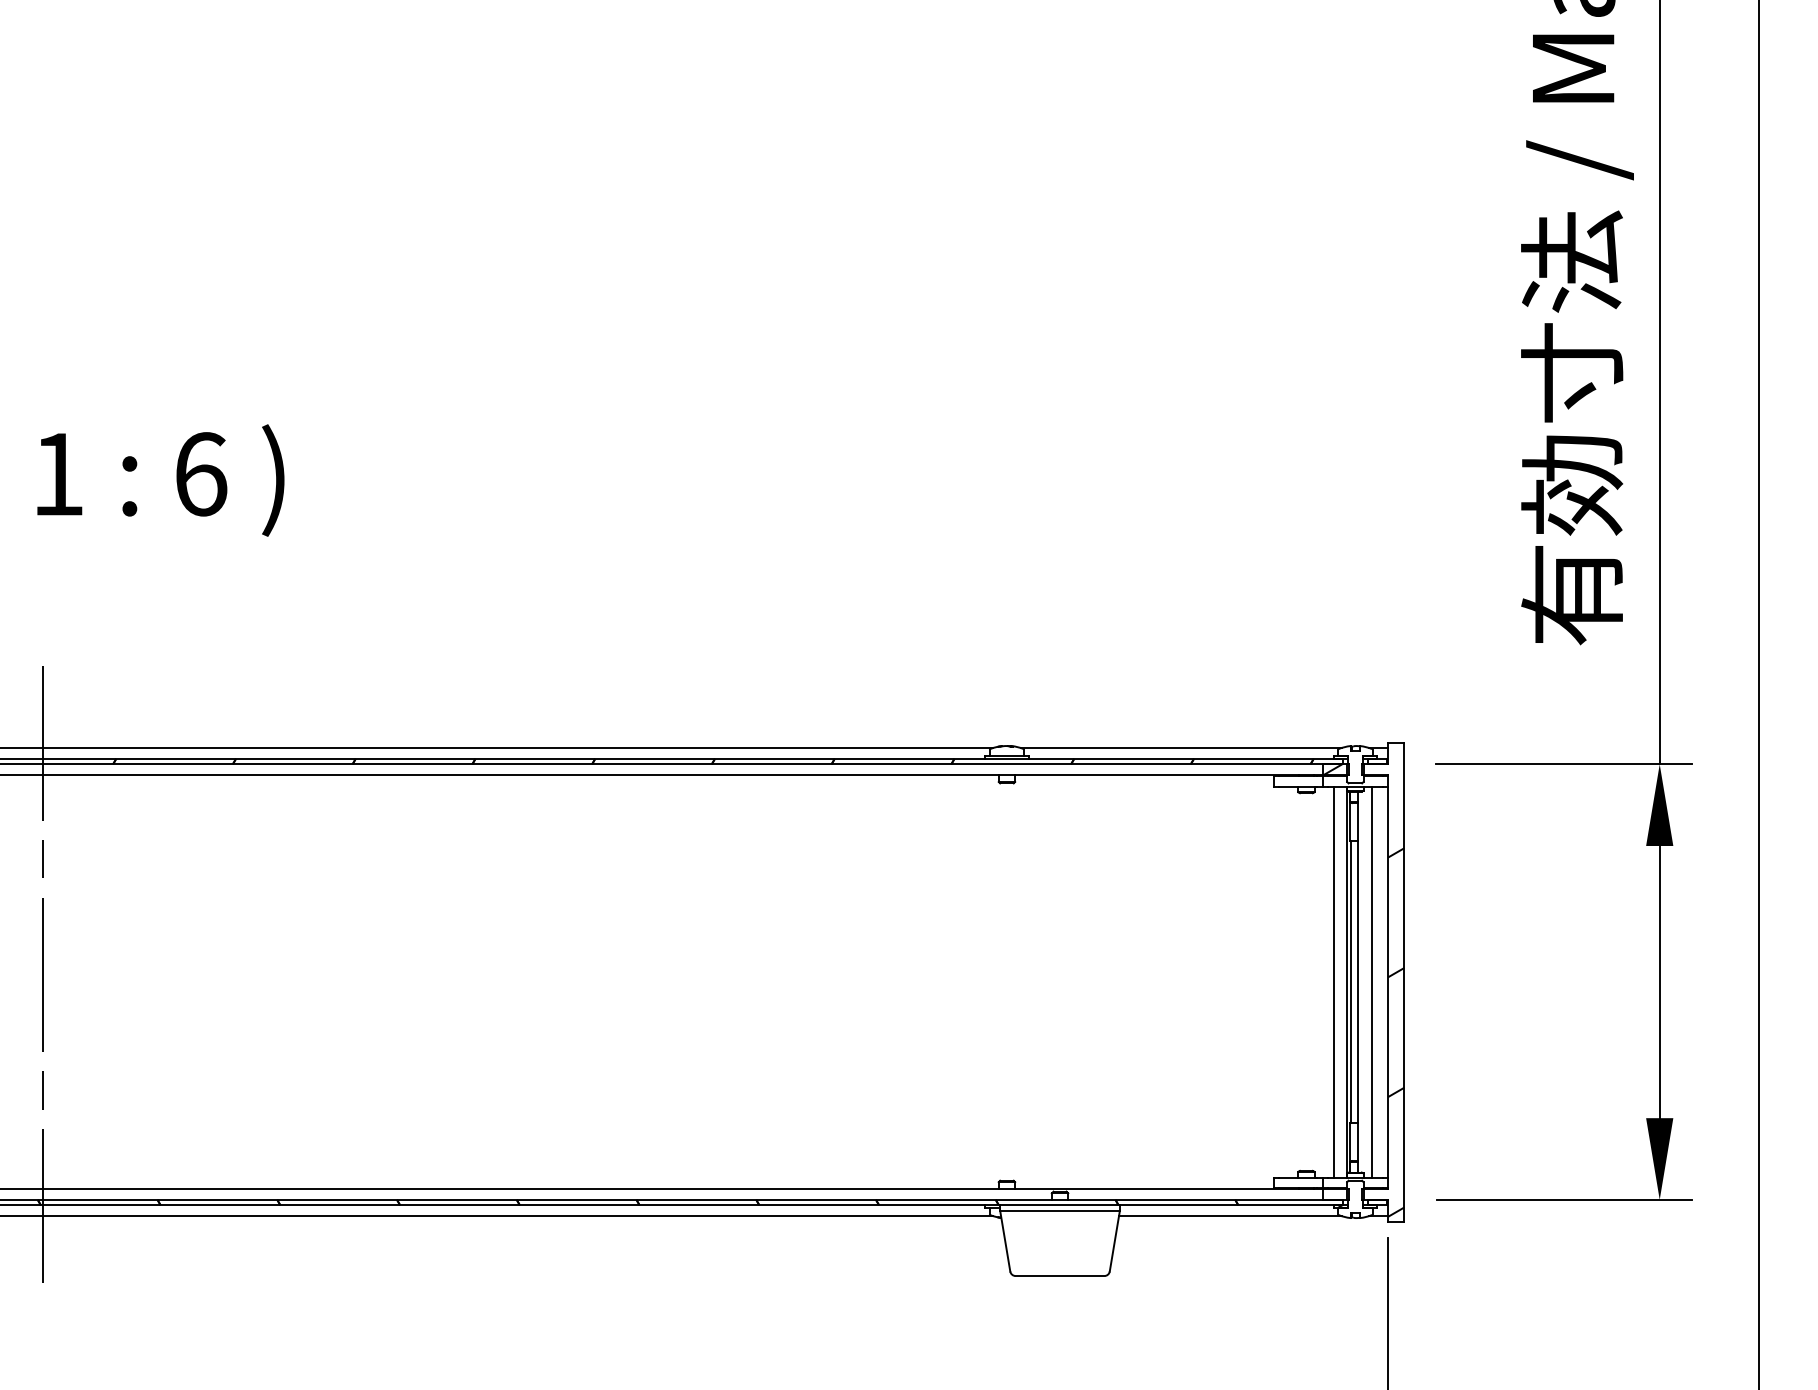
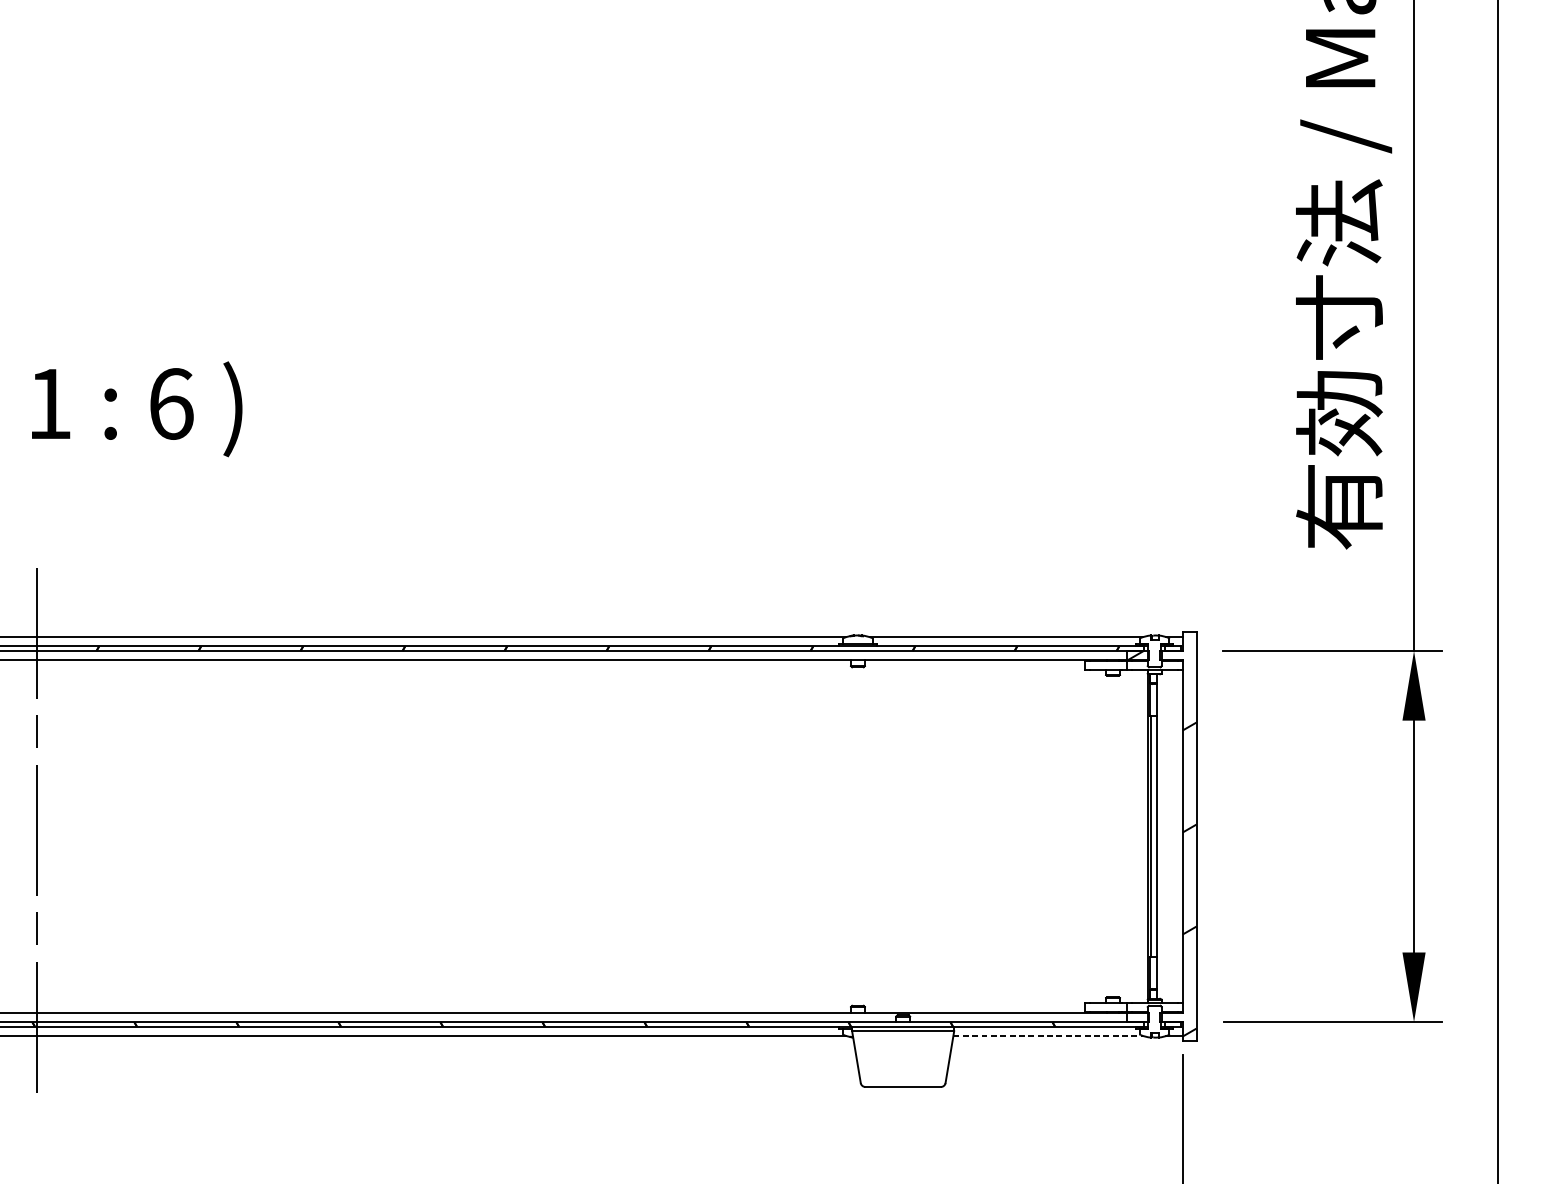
line: (1333, 981) -> (1136, 836), removed
line: (1371, 981) -> (1168, 836), removed
line: (1230, 1216) -> (1048, 1036), solid -> dashed

